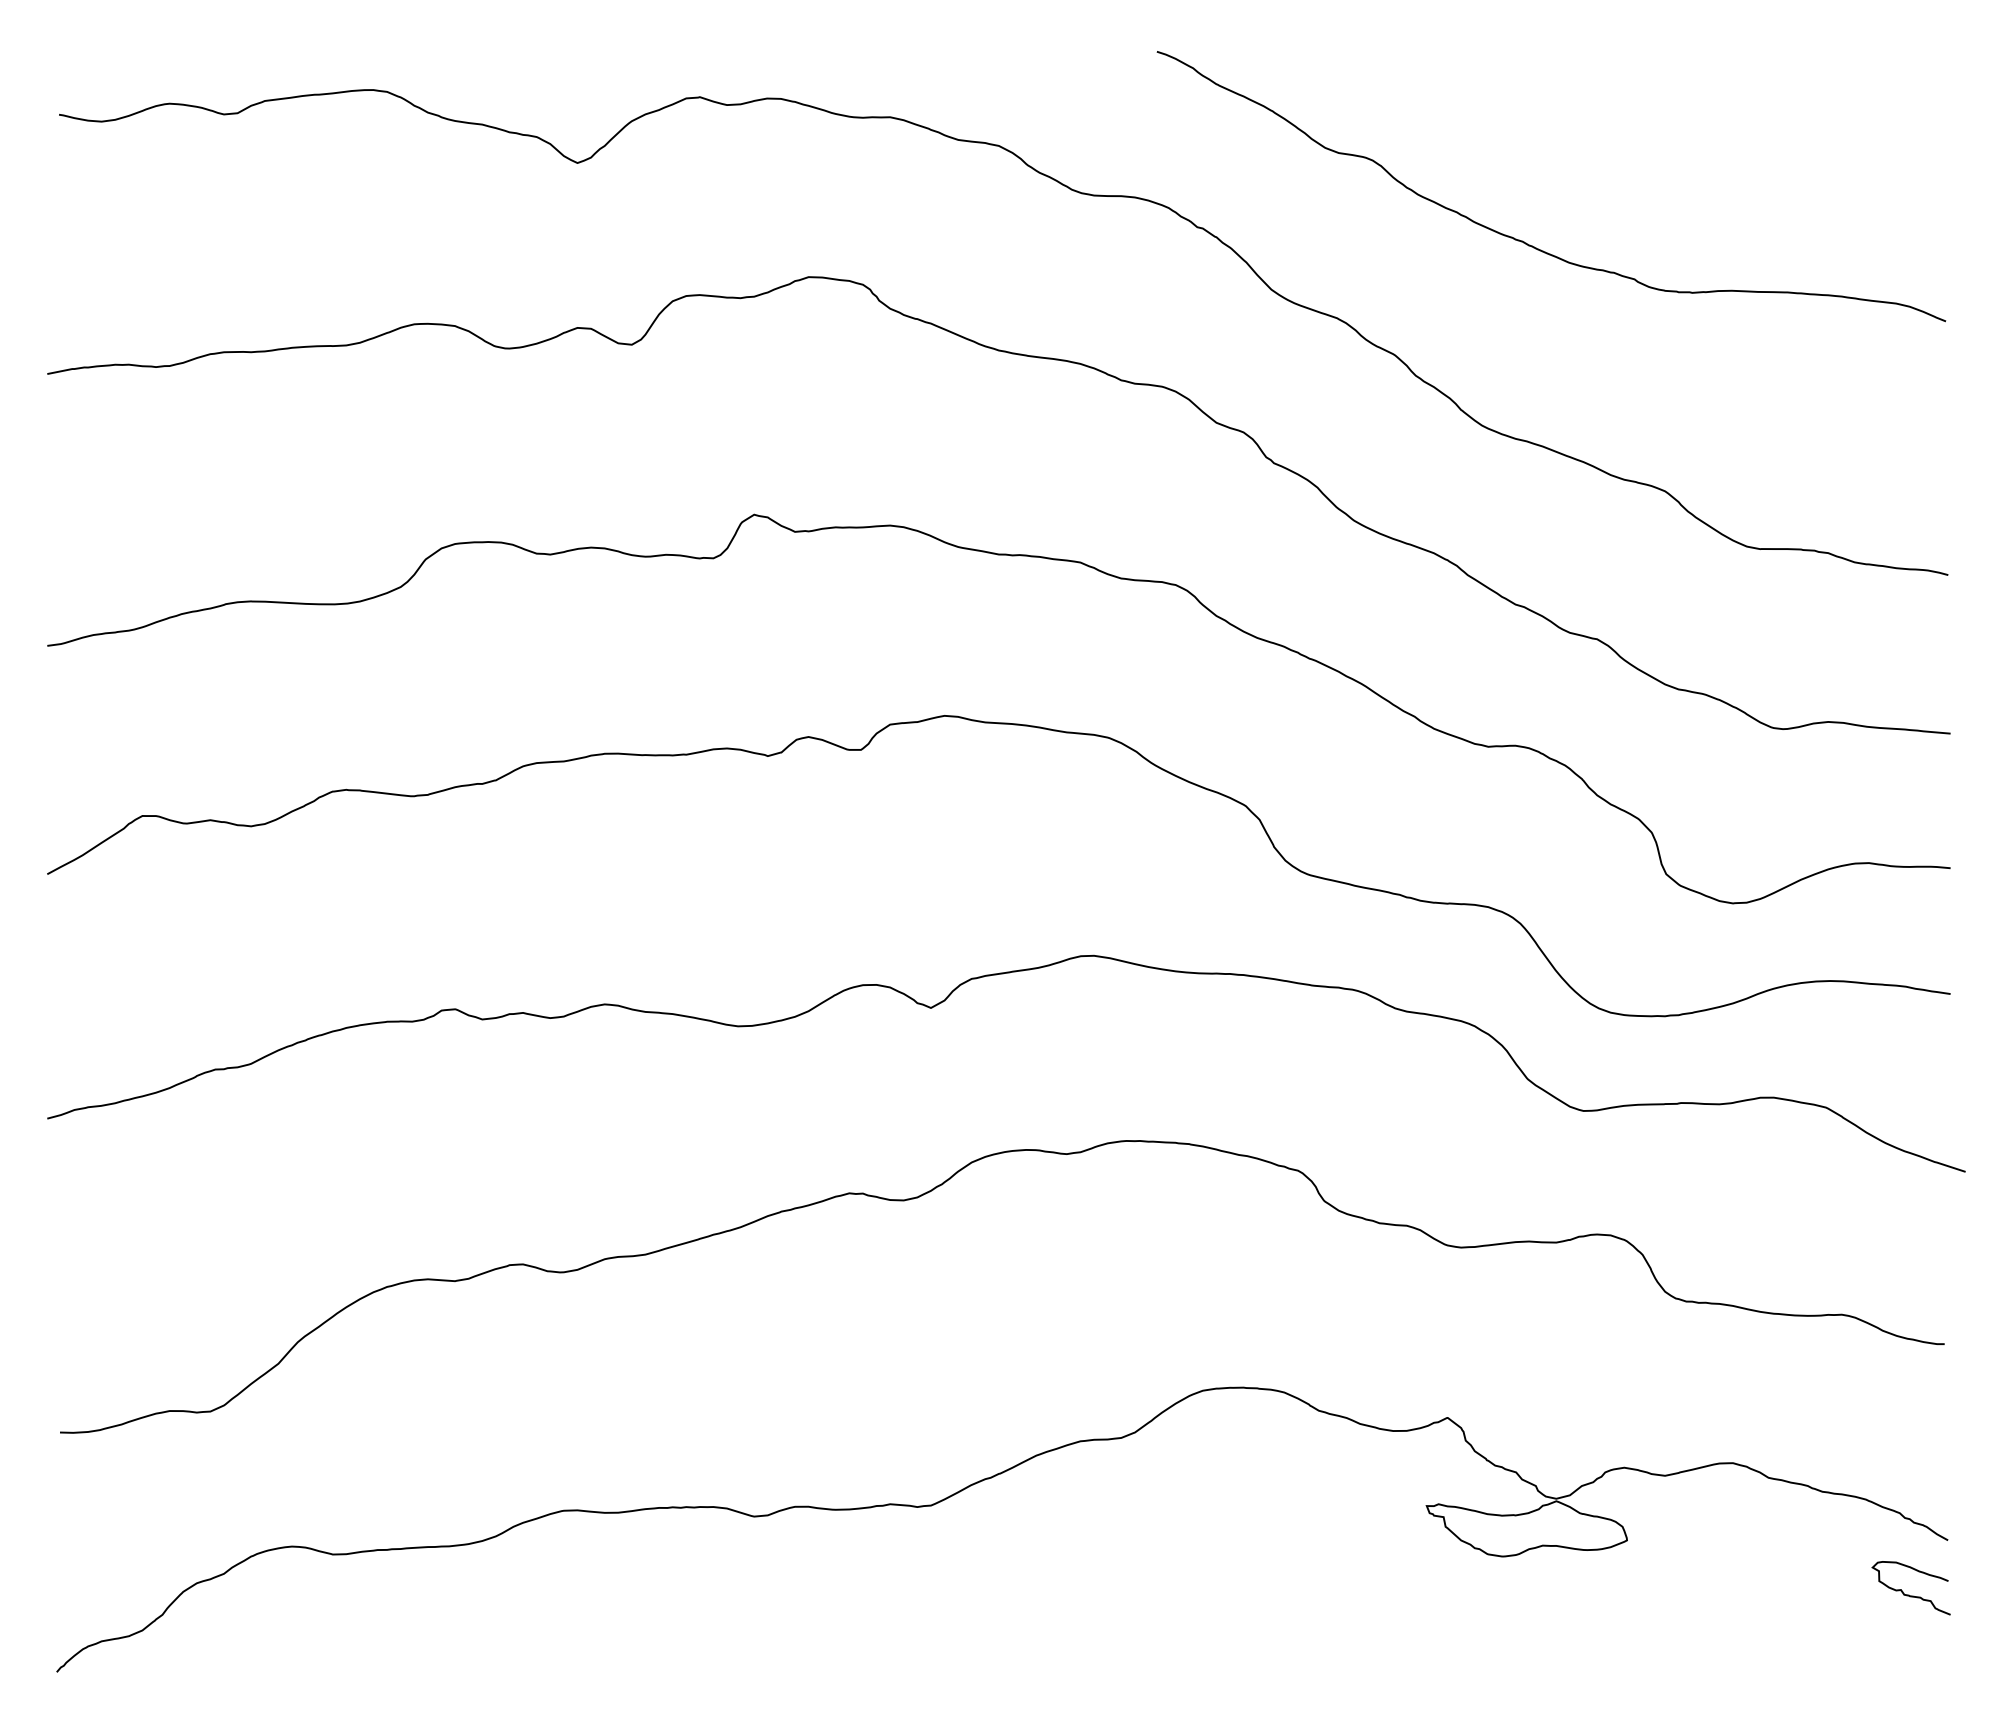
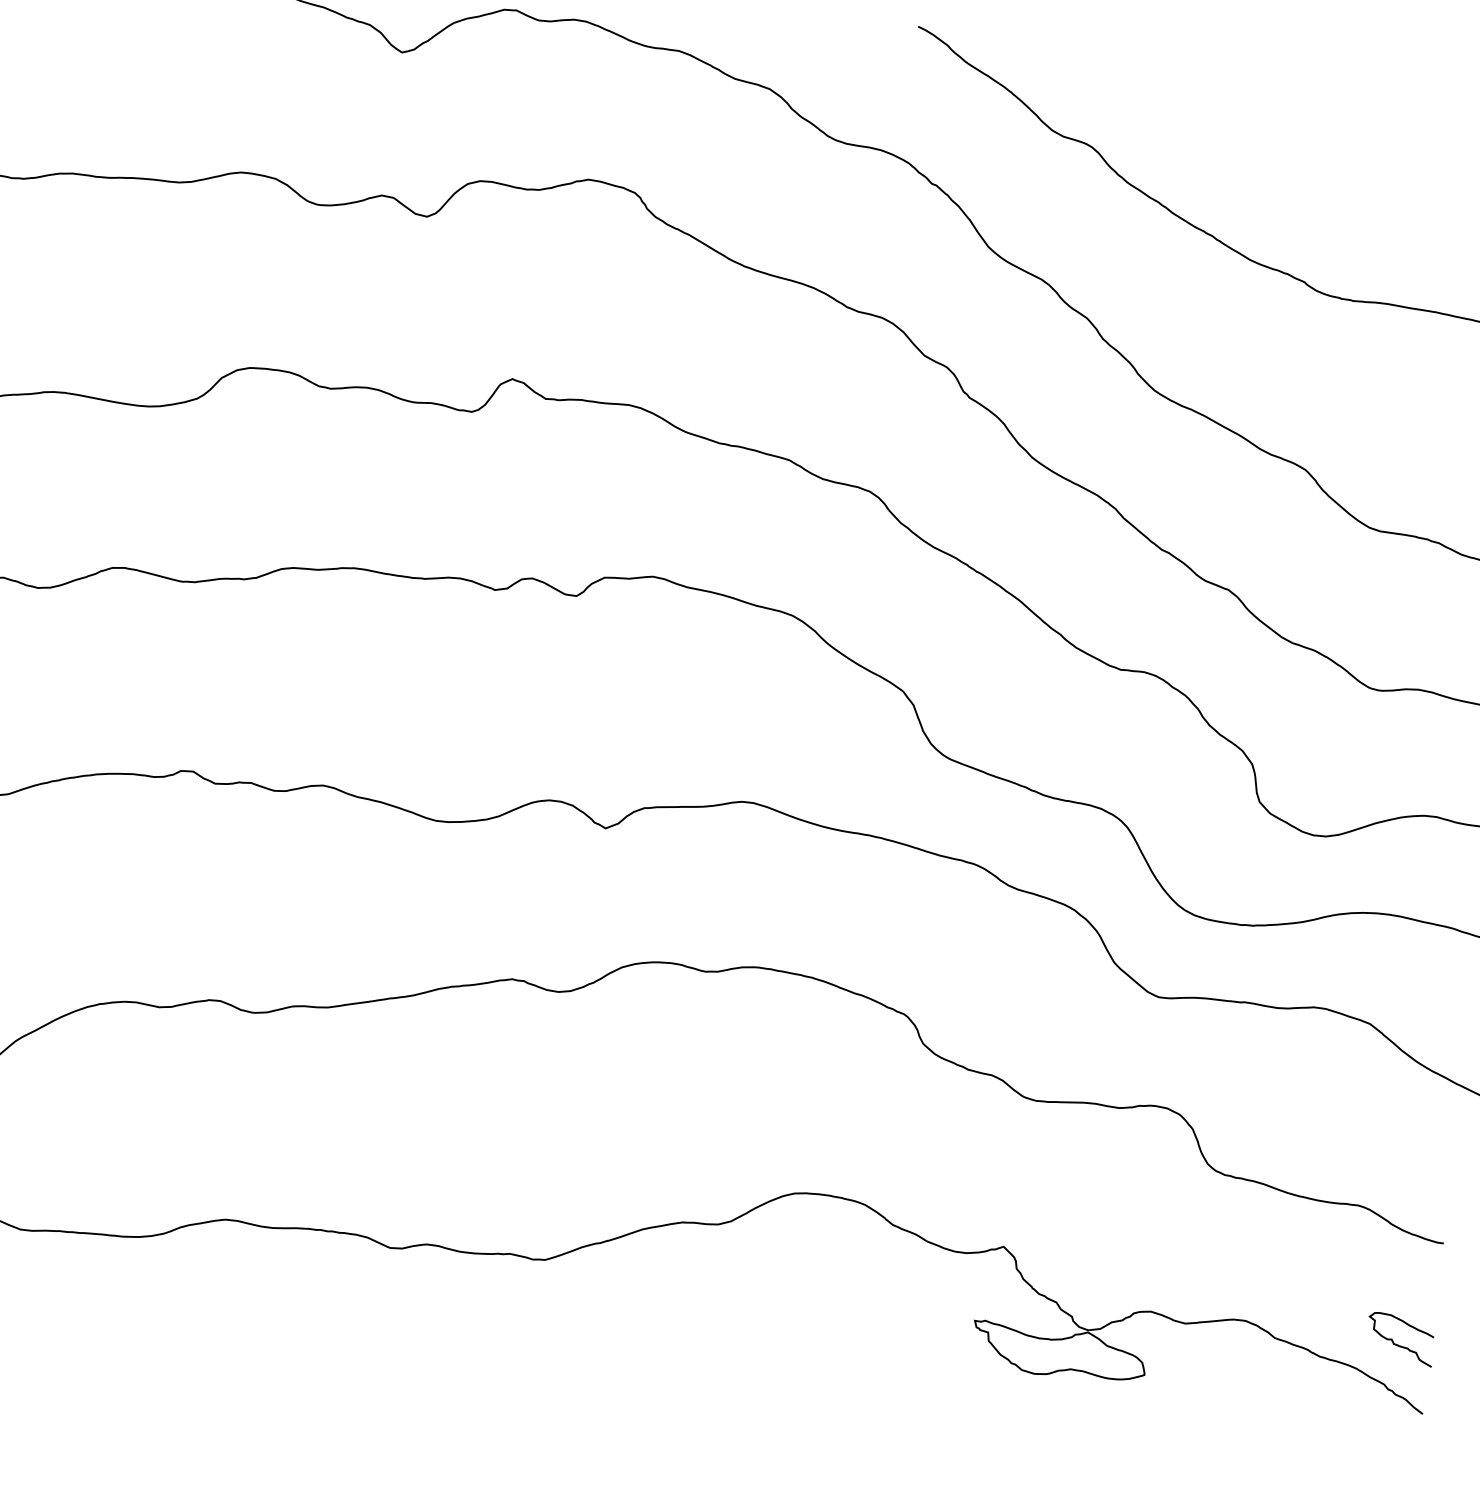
curve: (1909, 1594) -> (1398, 1344), moved

